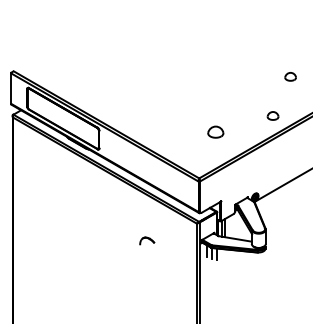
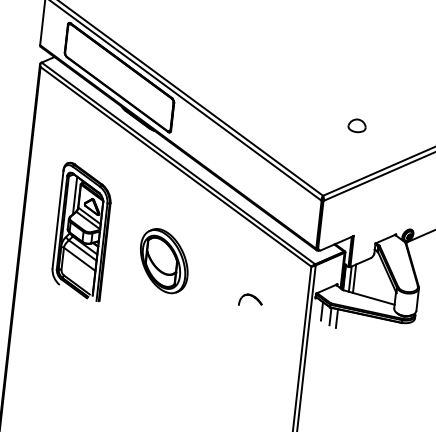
part: (215, 131) -> (356, 124), size x0.71
part: (50, 217) -> (81, 231), added
part: (103, 230) -> (163, 260), added
part: (147, 240) -> (251, 299), moved

